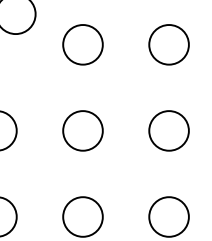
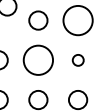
circle: (167, 44) -> (77, 20), size x1.6
circle: (83, 131) -> (38, 60), size x1.6
circle: (169, 131) -> (78, 60), size x0.6

